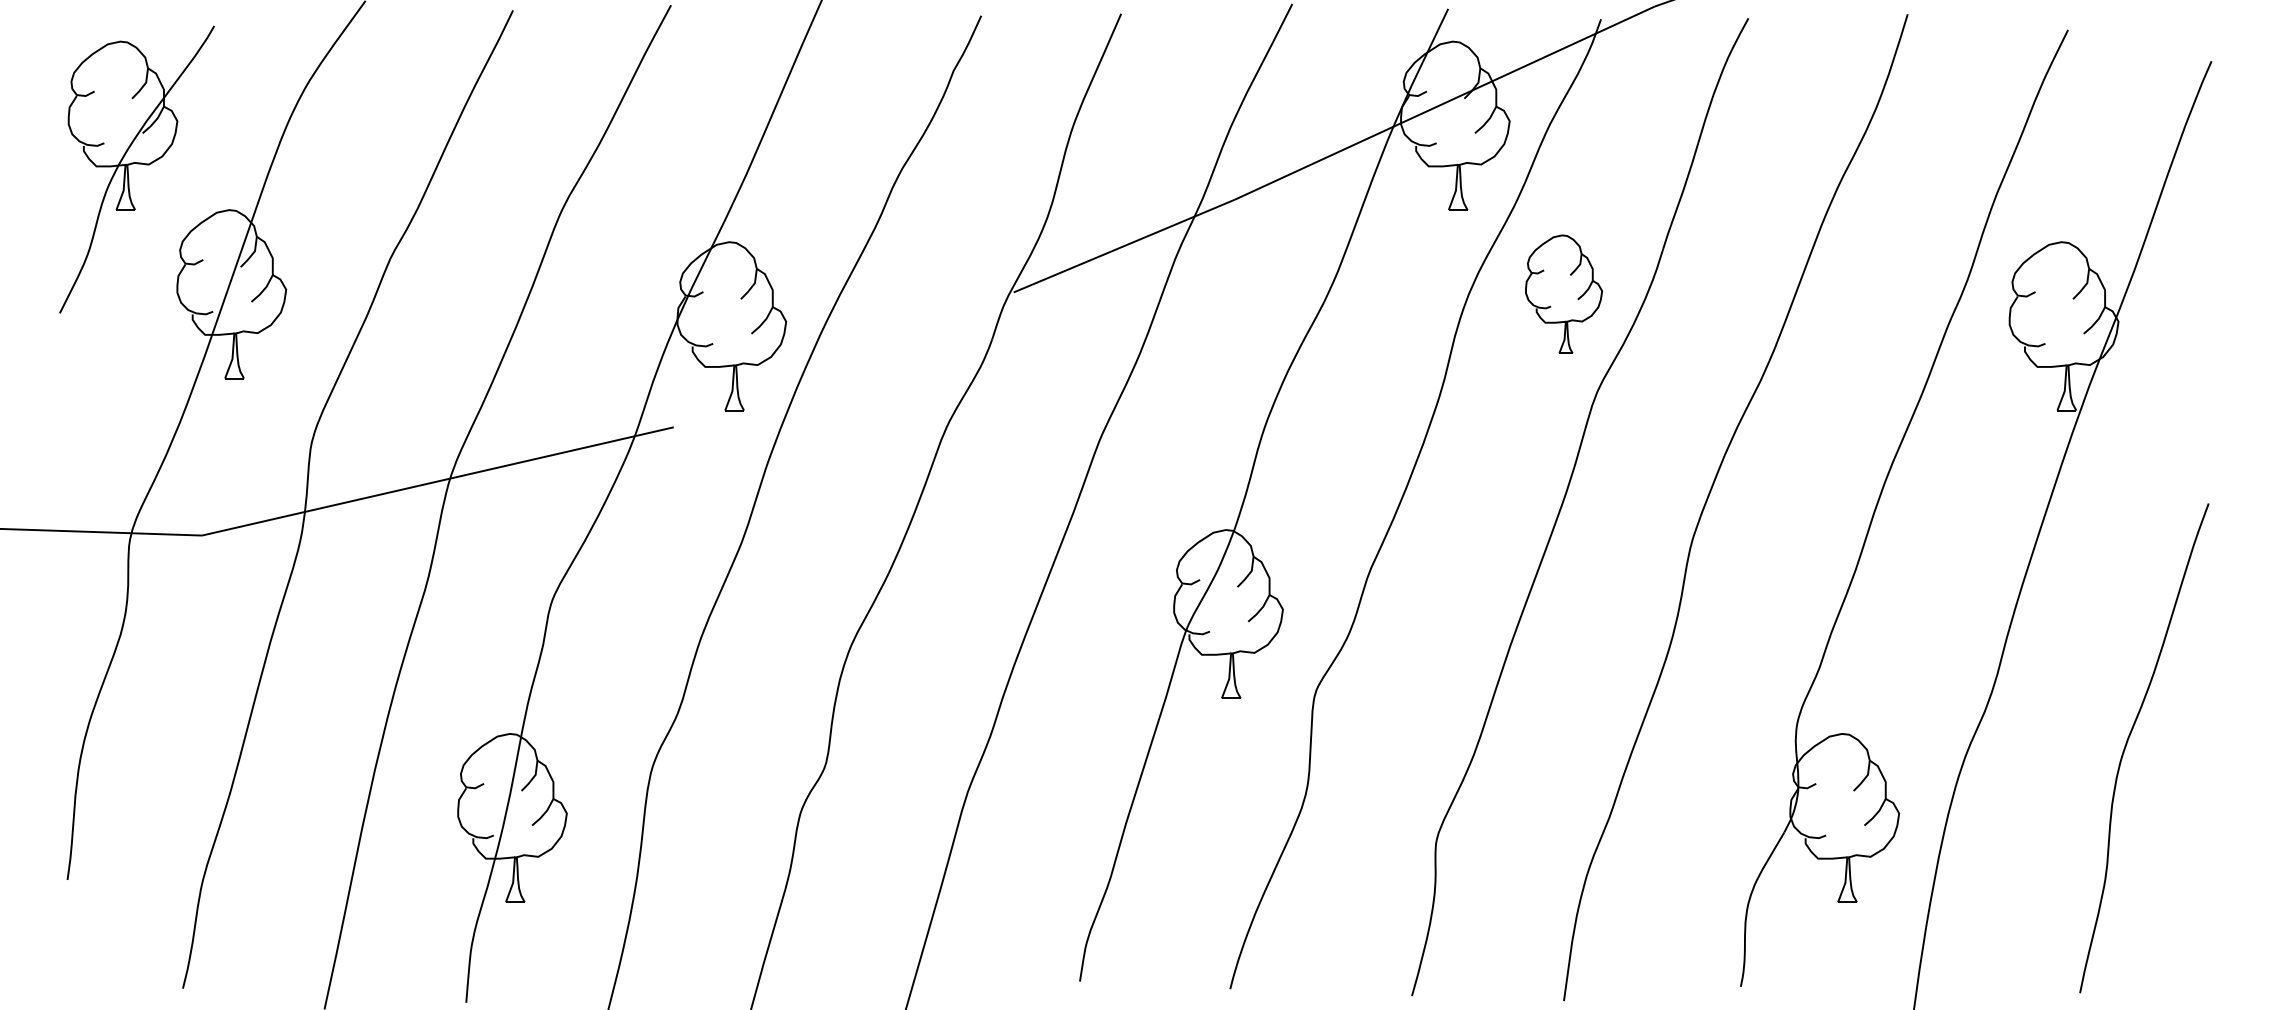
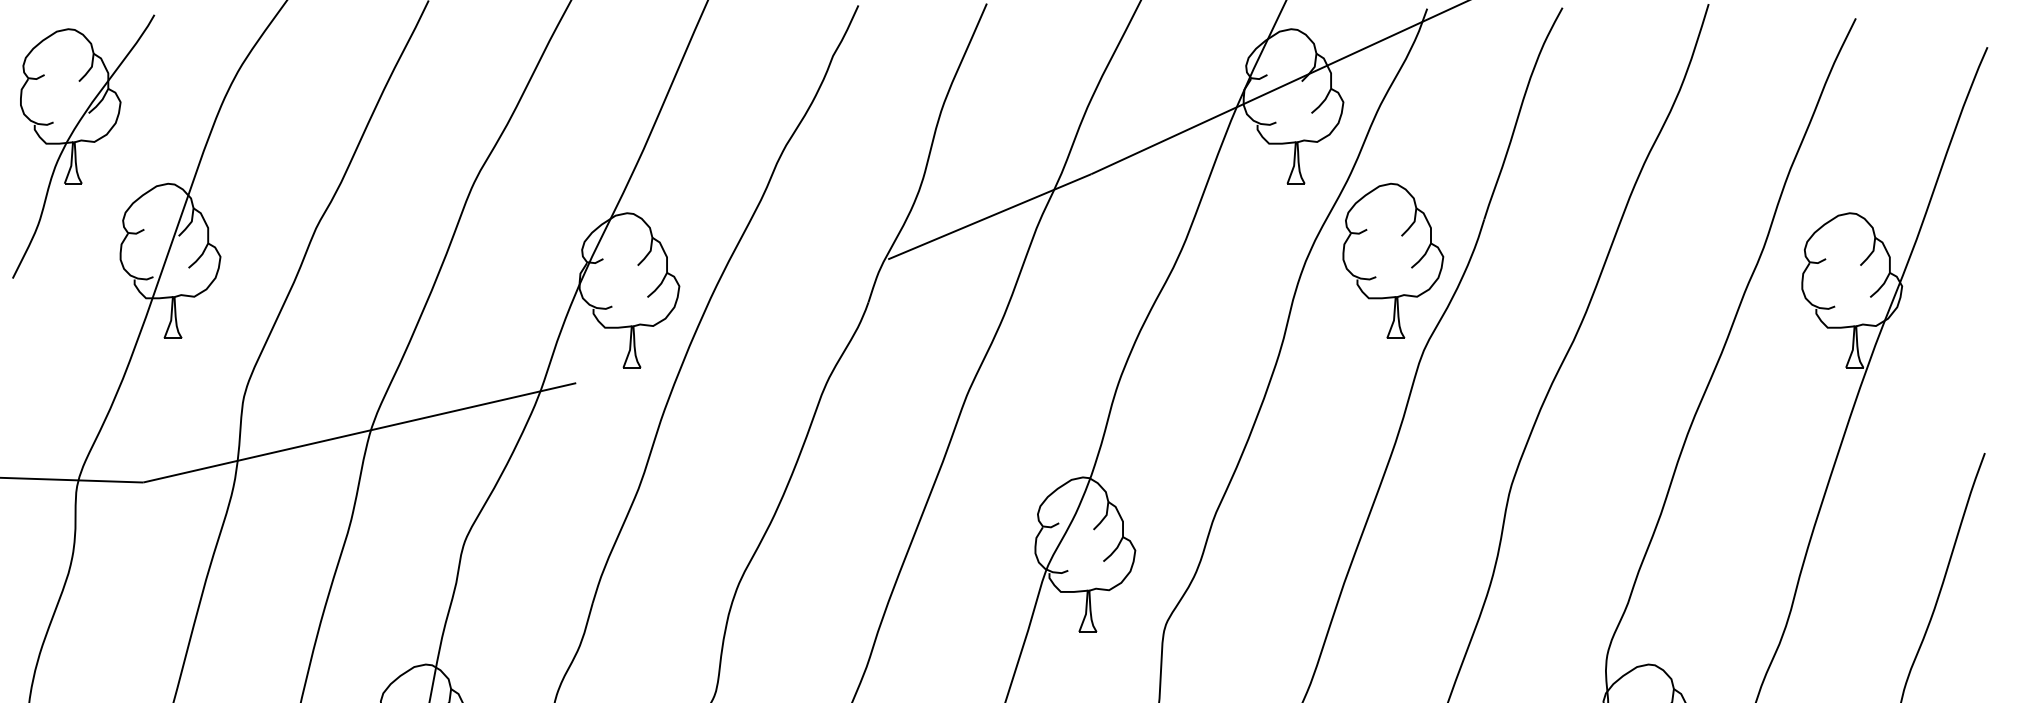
part: (1563, 294) -> (1392, 261), size x1.43

